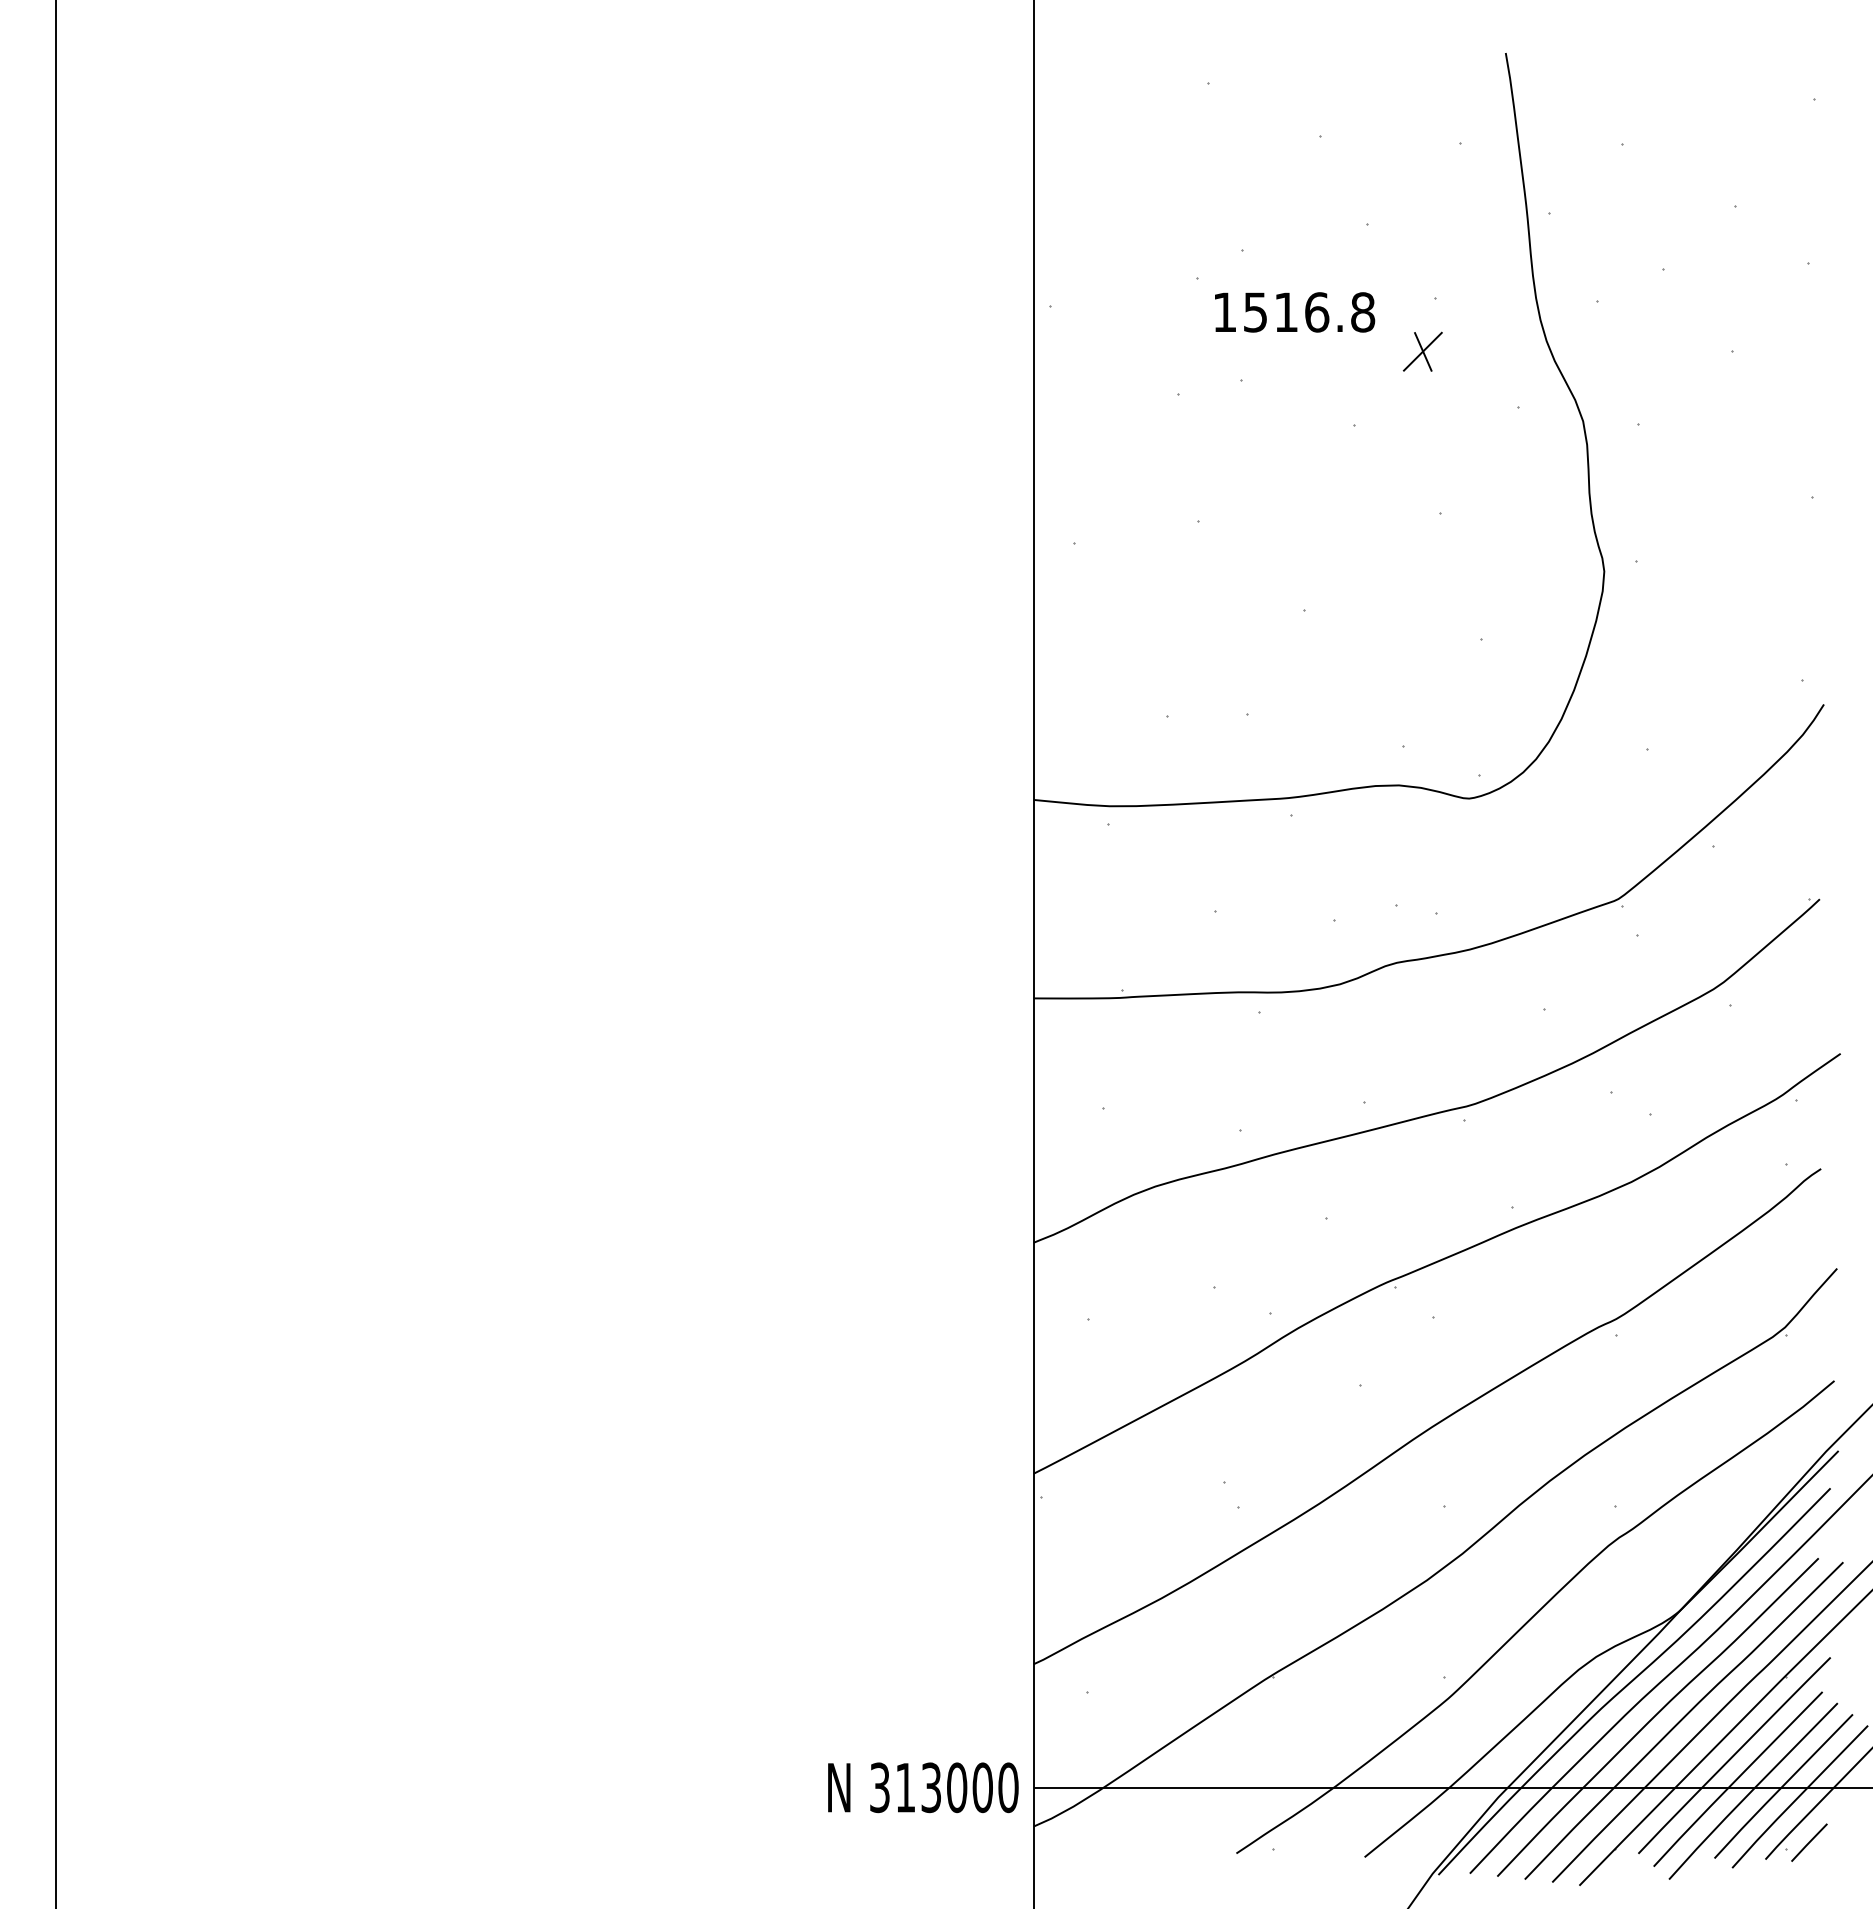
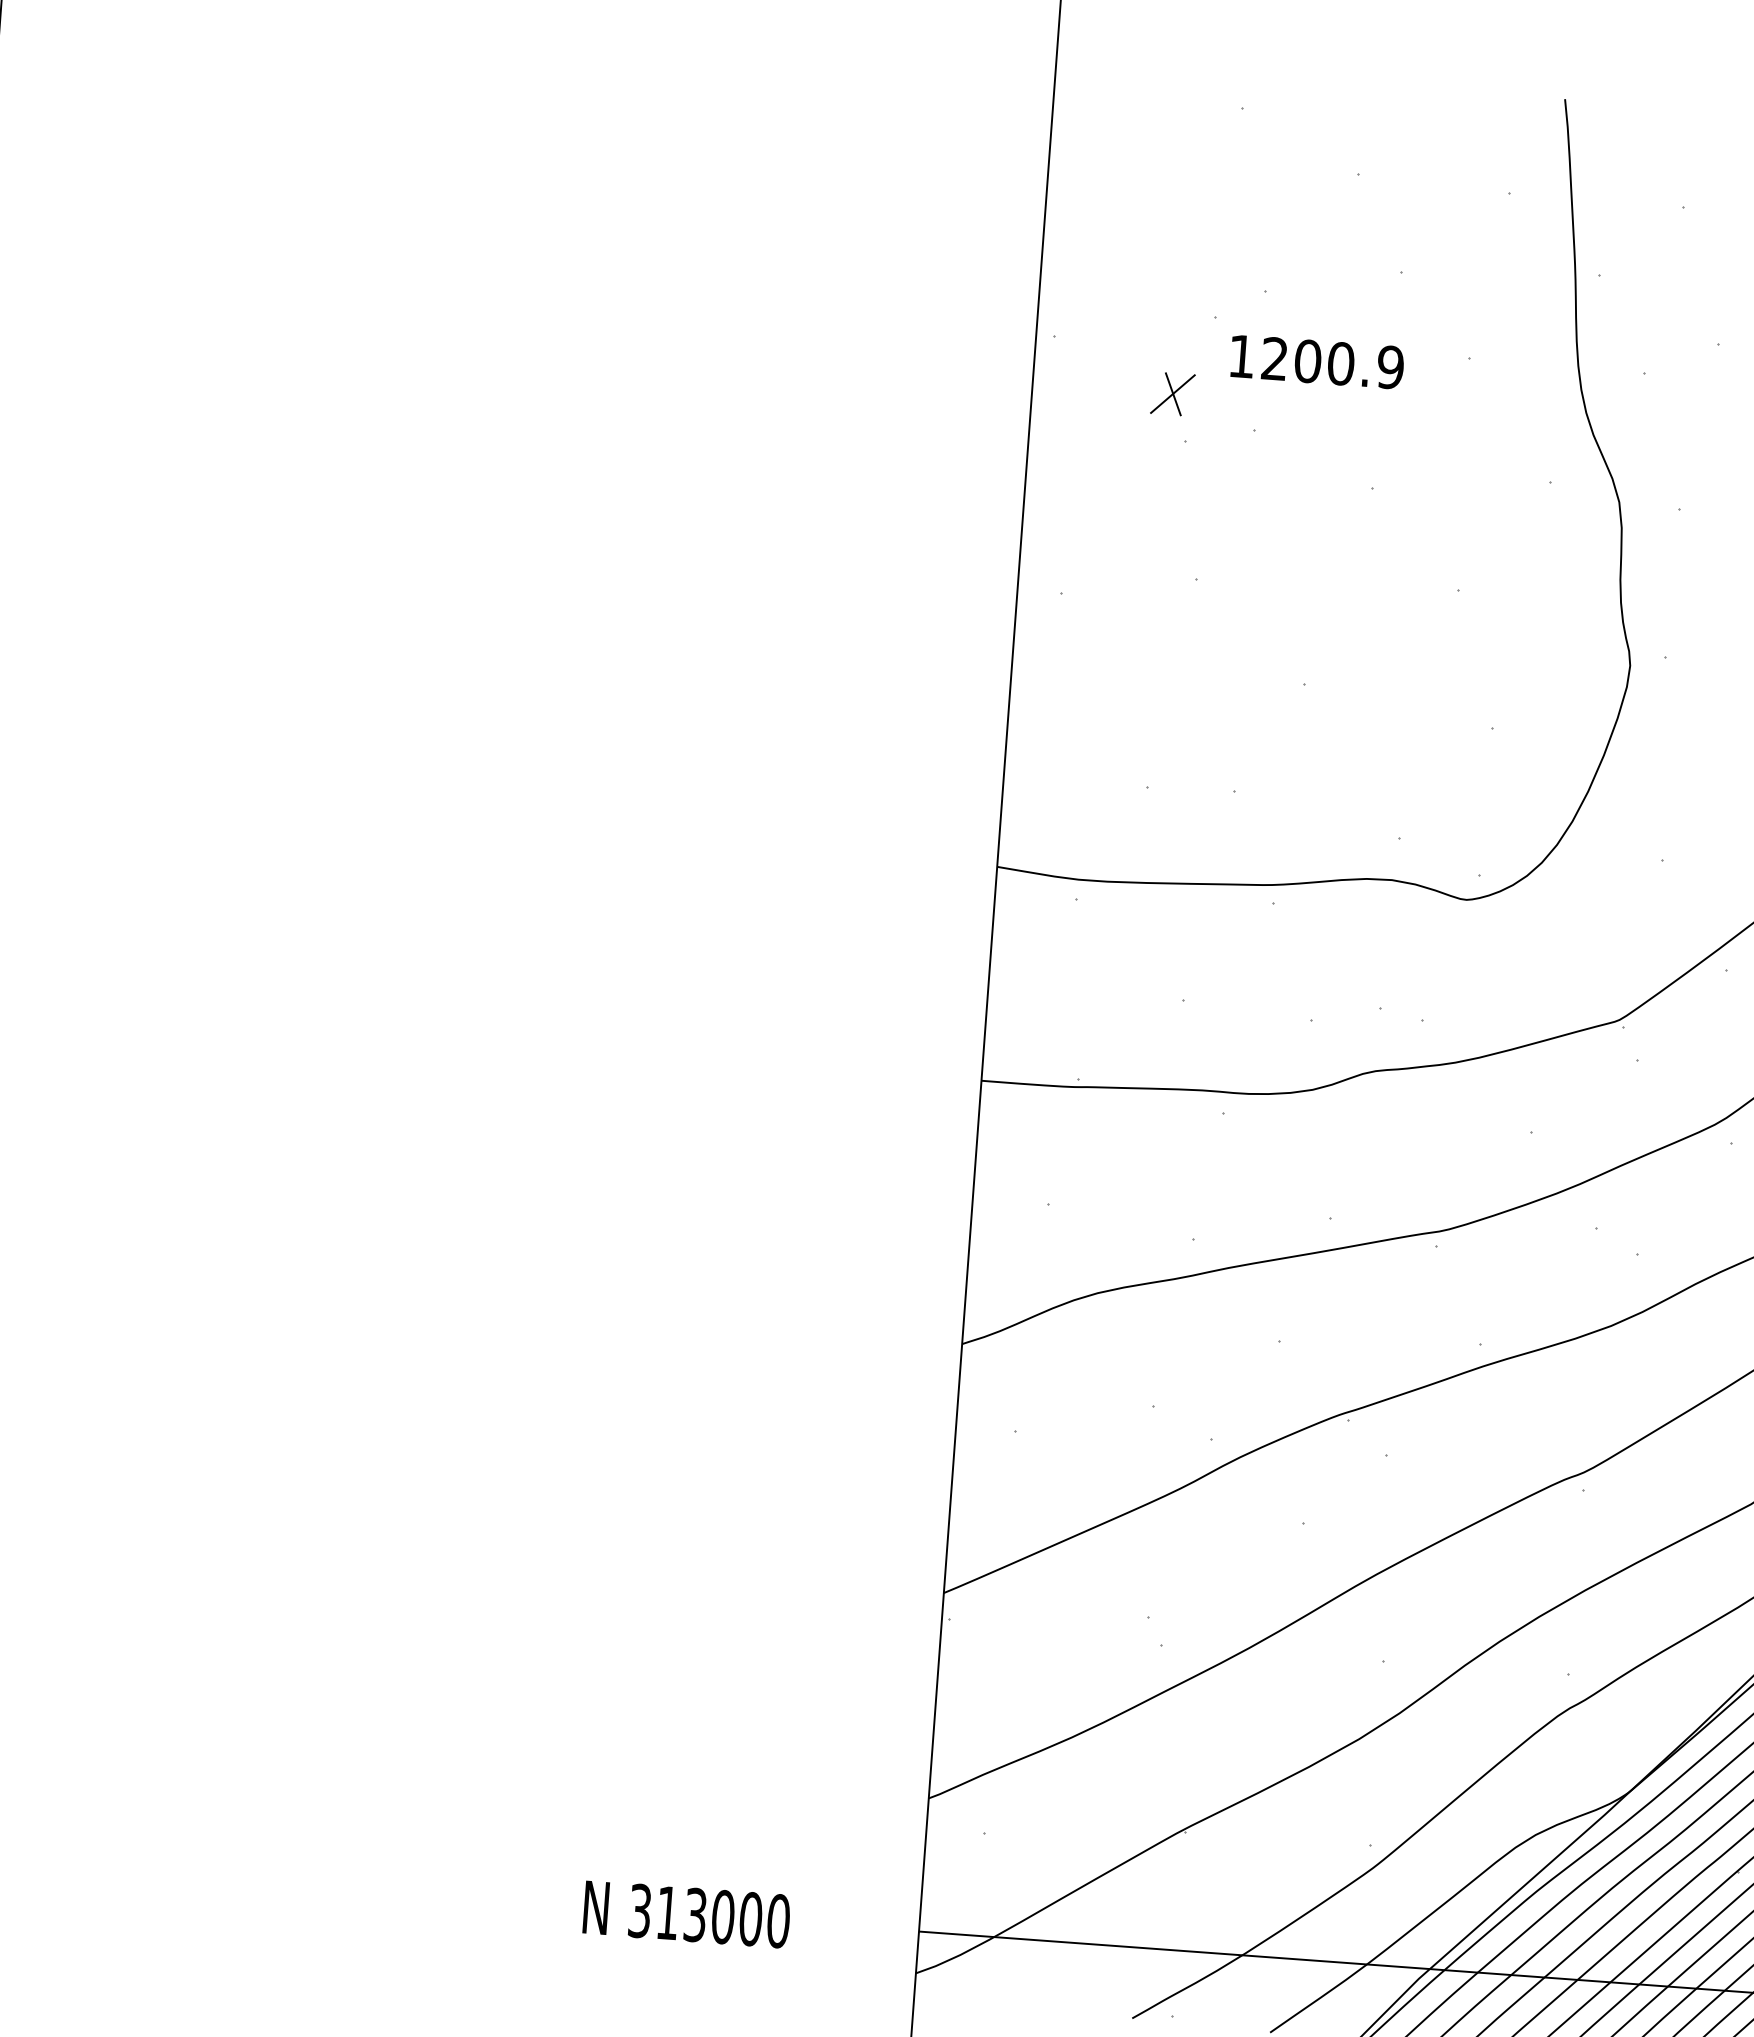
text: (1309, 312) -> (1332, 363), 1516.8 -> 1200.9
part: (1422, 351) -> (1172, 393), moved
text: (923, 1787) -> (687, 1914), moved

